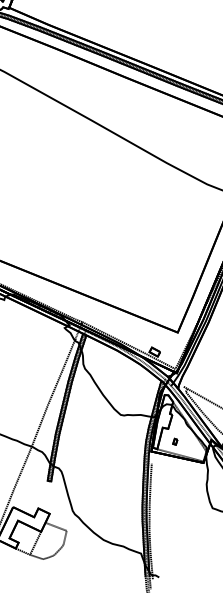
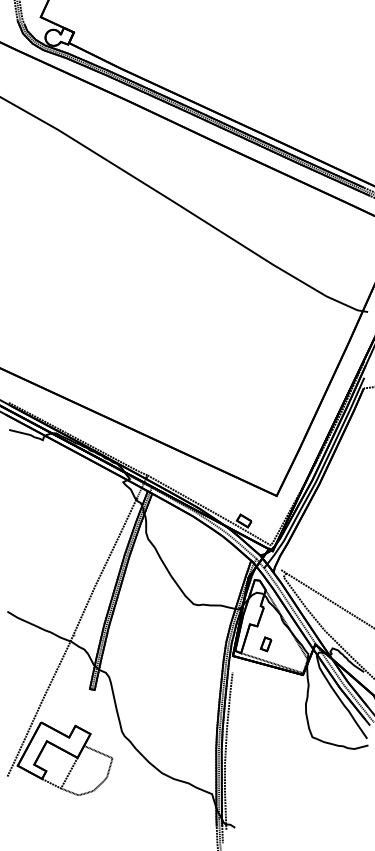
part: (174, 441) -> (265, 644), size x1.67

